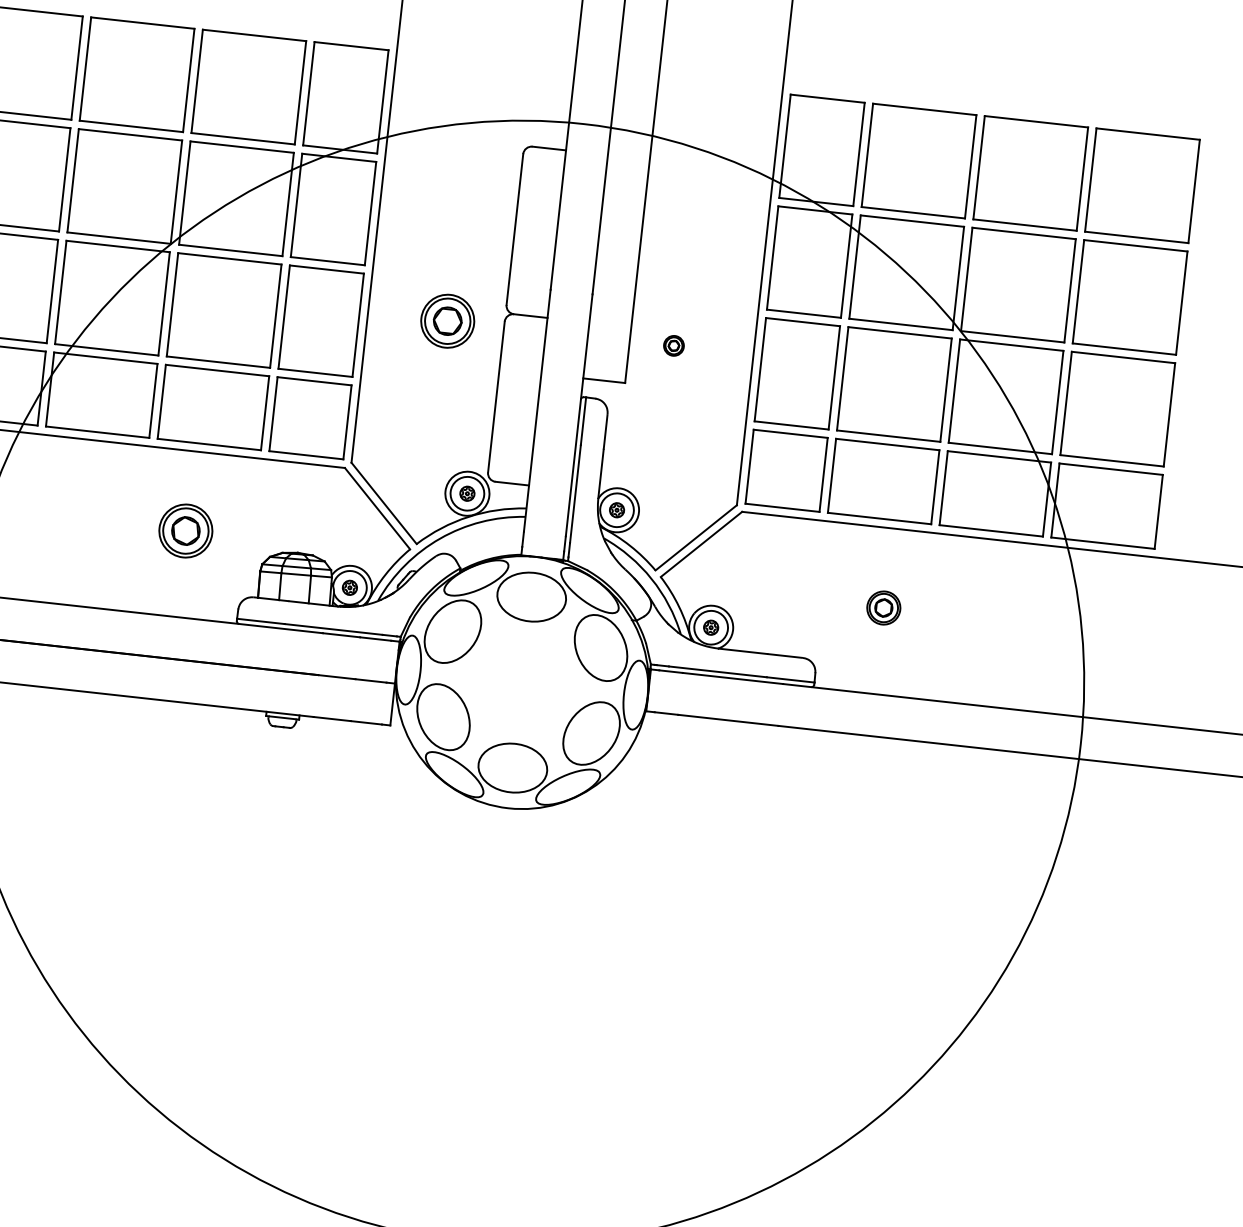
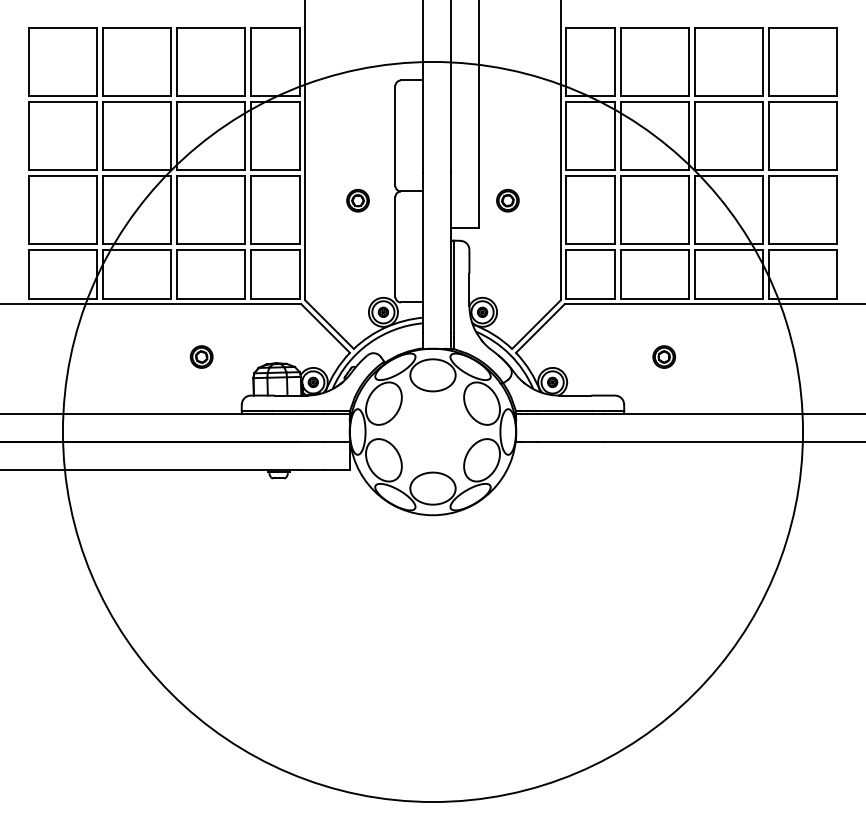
part: (446, 320) -> (357, 200), size x0.62
part: (673, 345) -> (507, 200), size x1.67
part: (185, 530) -> (201, 356), size x0.62

